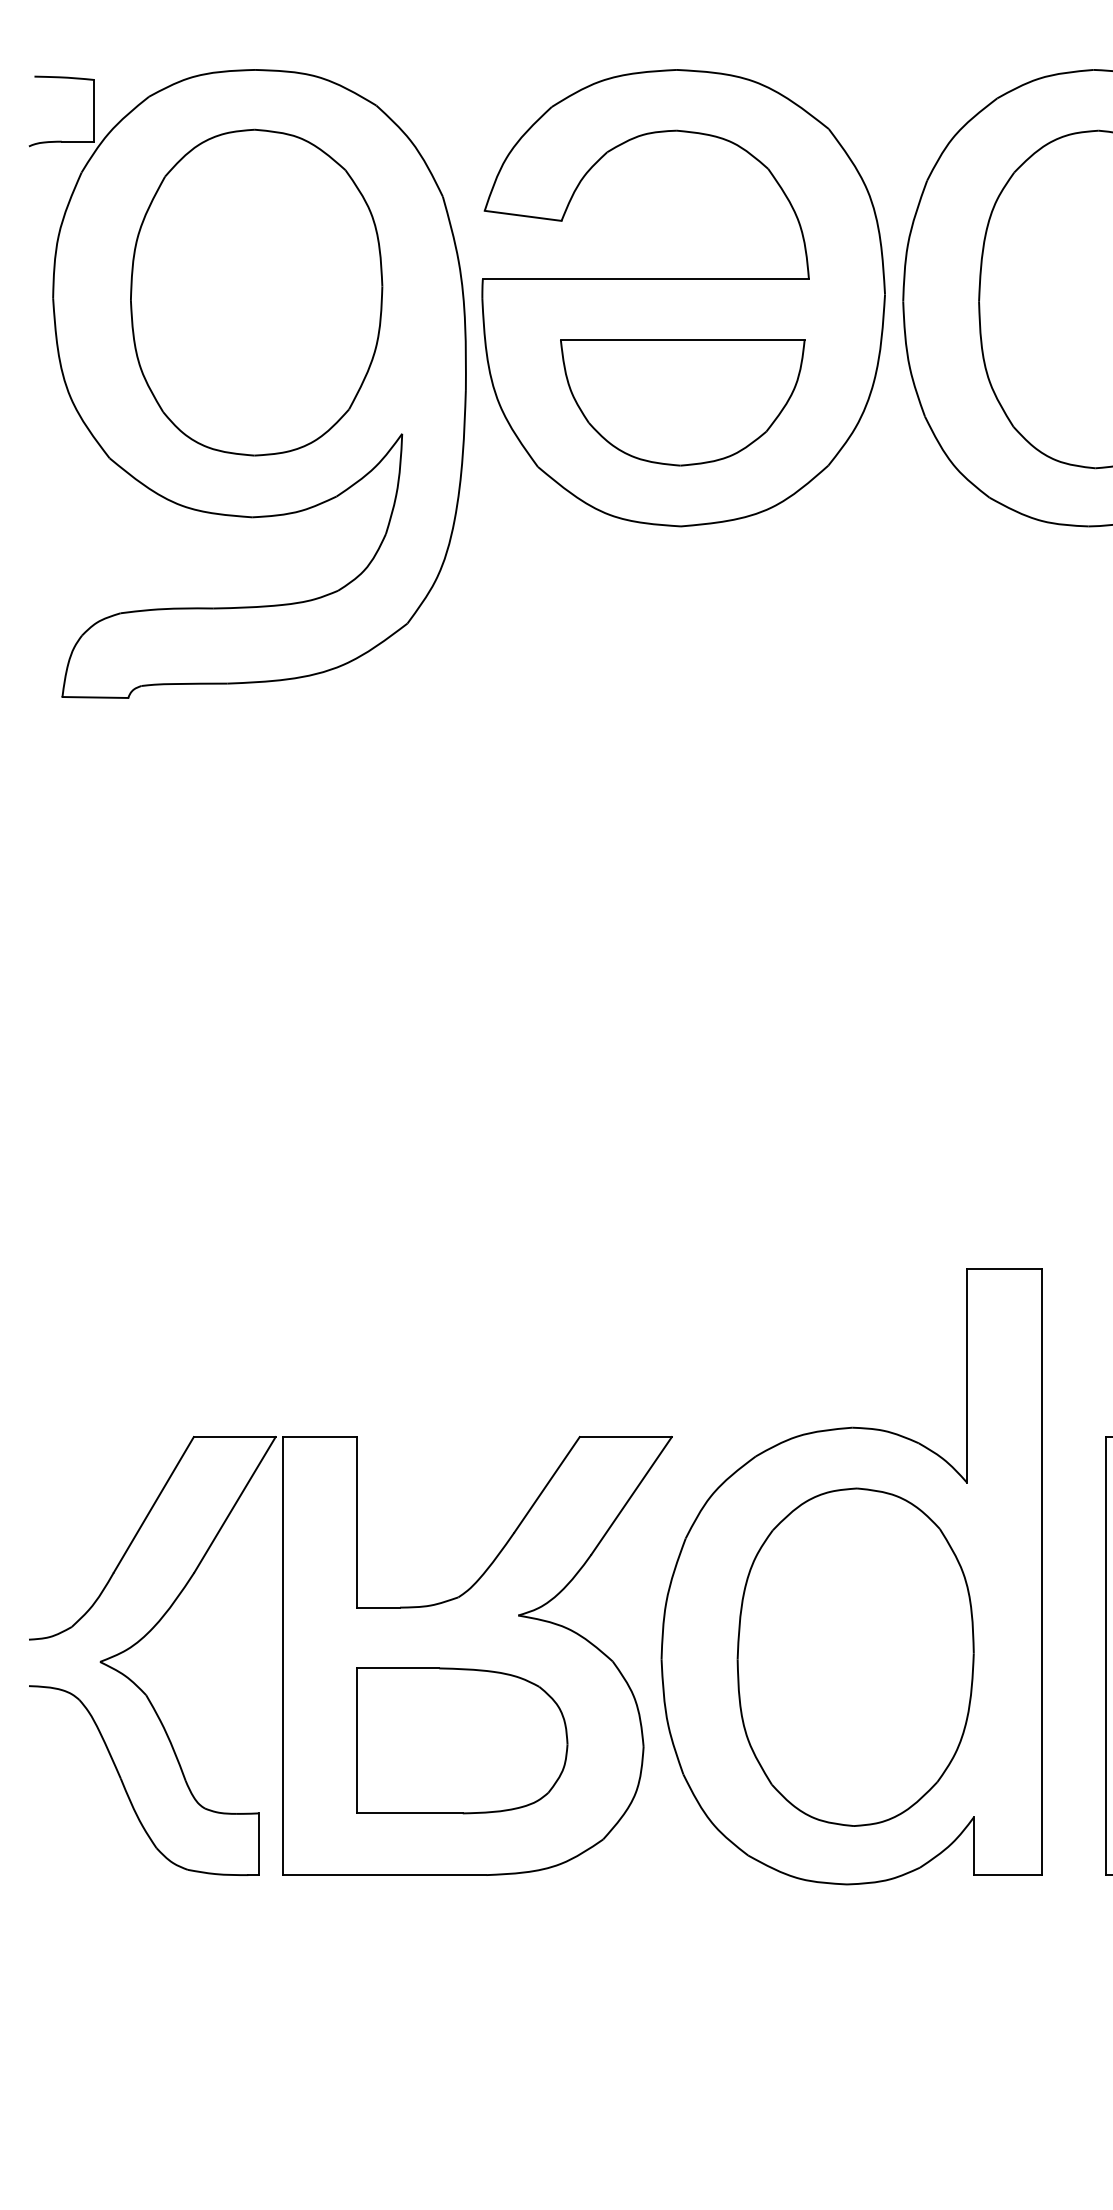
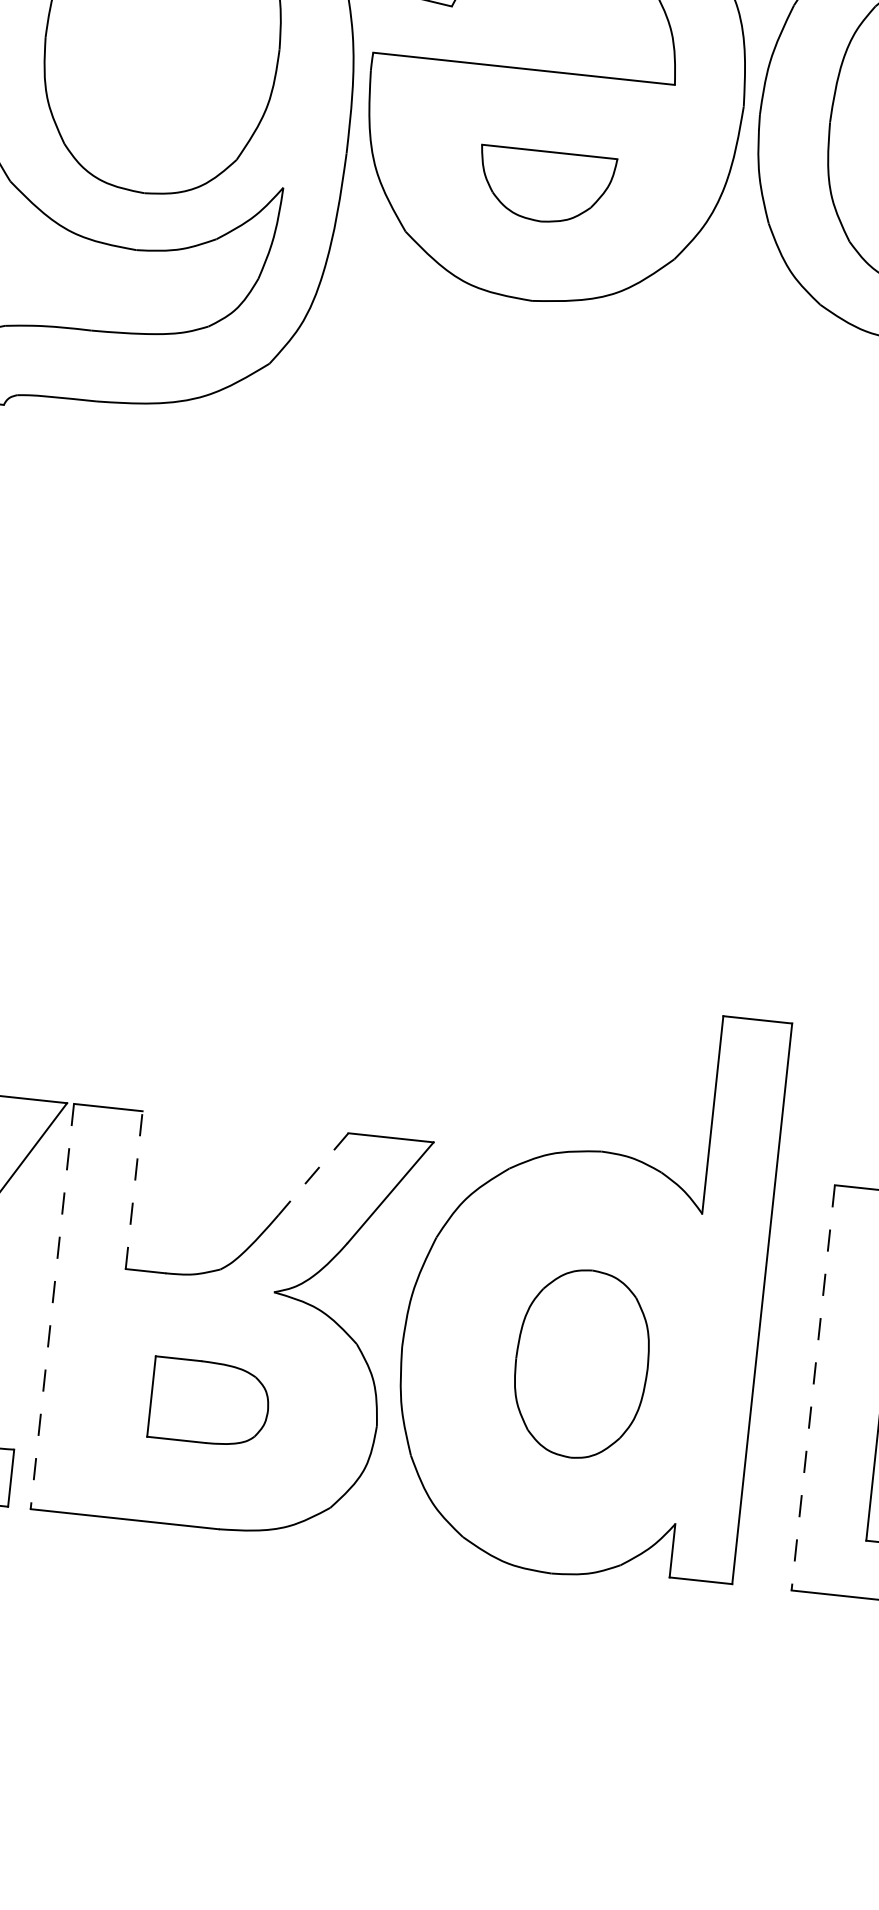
part: (682, 402) -> (545, 186), size x0.6
line: (547, 1484) -> (313, 1173), solid -> dashed
line: (357, 1521) -> (134, 1189), solid -> dashed
line: (283, 1656) -> (52, 1306), solid -> dashed
part: (855, 1656) -> (581, 1363), size x0.6
line: (1105, 1656) -> (813, 1388), solid -> dashed
part: (462, 1740) -> (209, 1402), size x0.6

